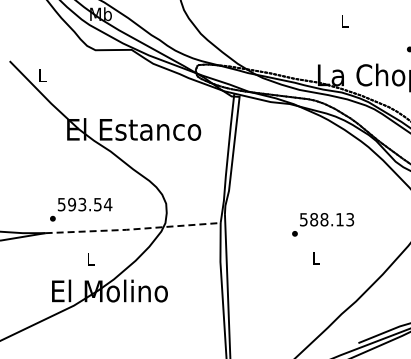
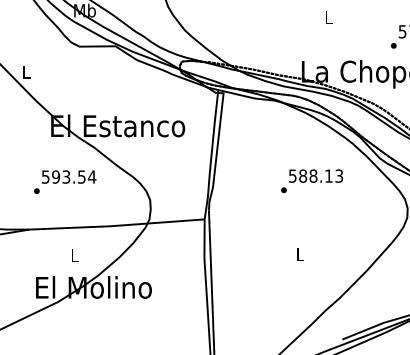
text: (81, 209) -> (65, 181), moved
text: (323, 224) -> (312, 180), moved
line: (133, 229) -> (117, 225), dashed -> solid

